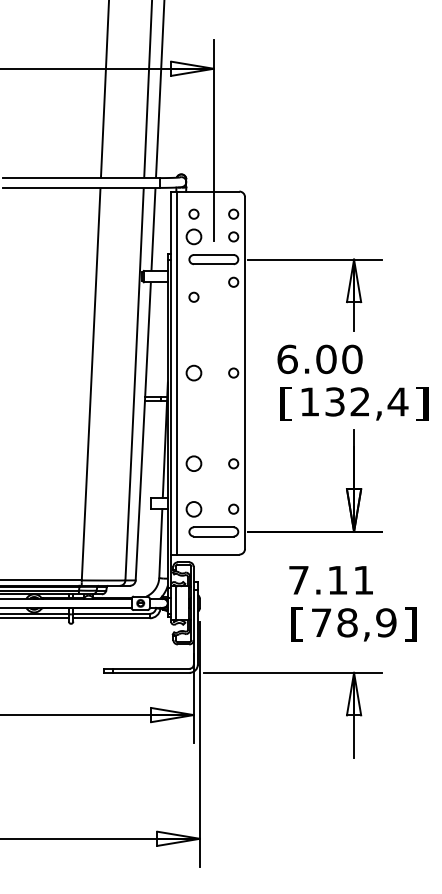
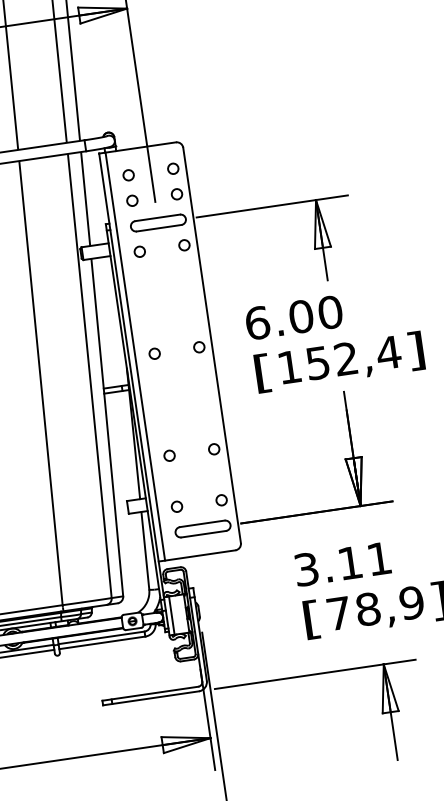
circle: (193, 236) -> (131, 200), size x0.62
circle: (193, 296) -> (139, 250), moved
circle: (193, 372) -> (154, 353), size x0.62
text: (335, 401) -> (318, 362), 132,4 -> 152,4
circle: (193, 463) -> (168, 455), size x0.62
circle: (193, 508) -> (176, 506), size x0.62
text: (298, 579) -> (305, 568), 7.11 -> 3.11

